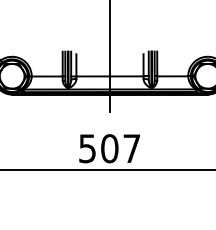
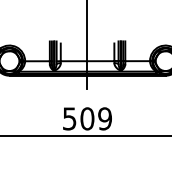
text: (131, 148) -> (104, 118), 507 -> 509

